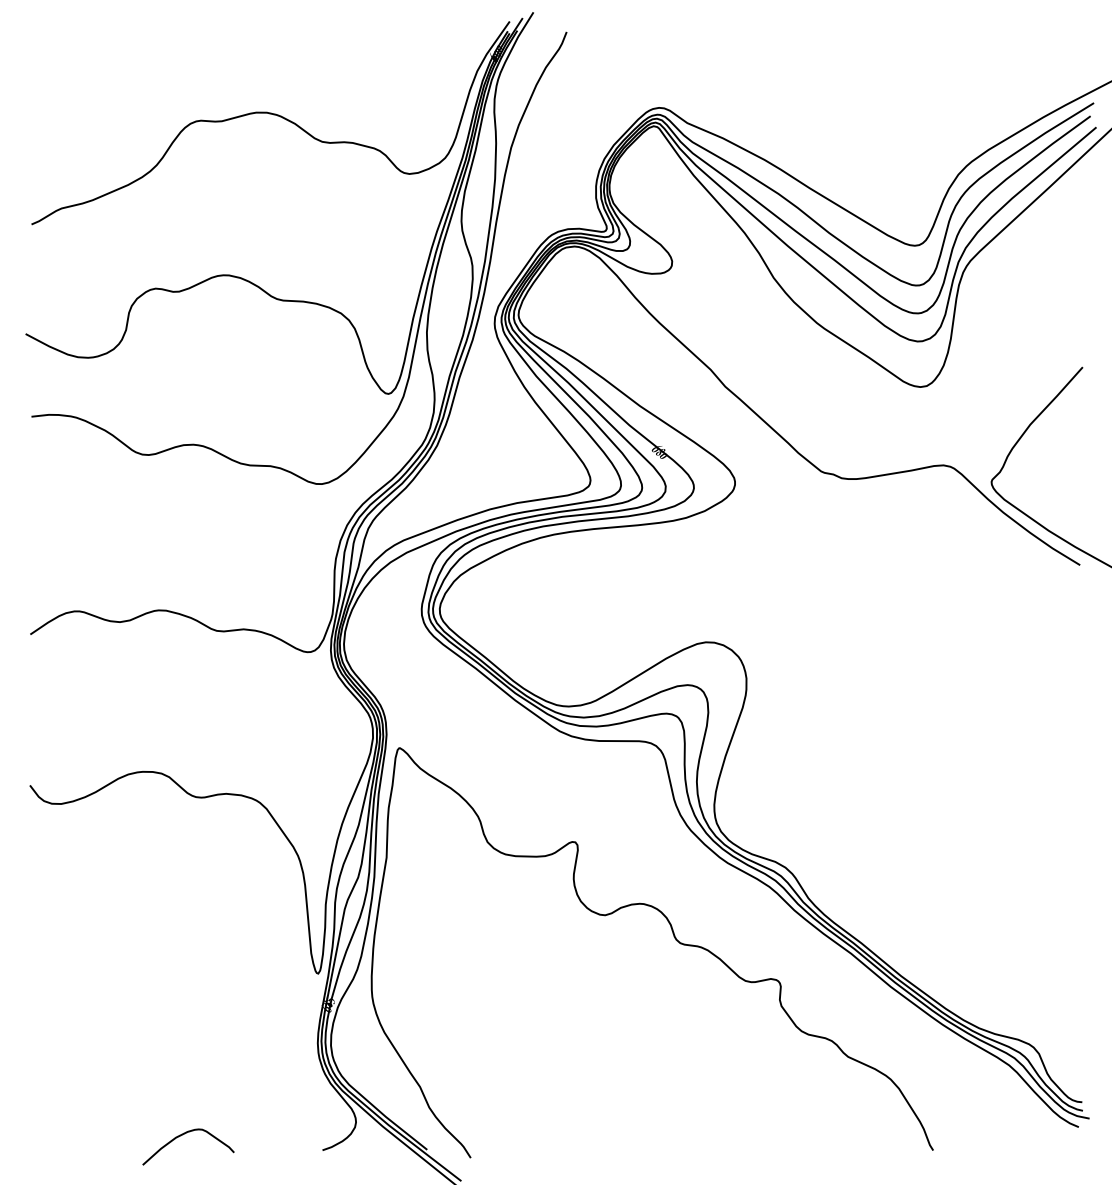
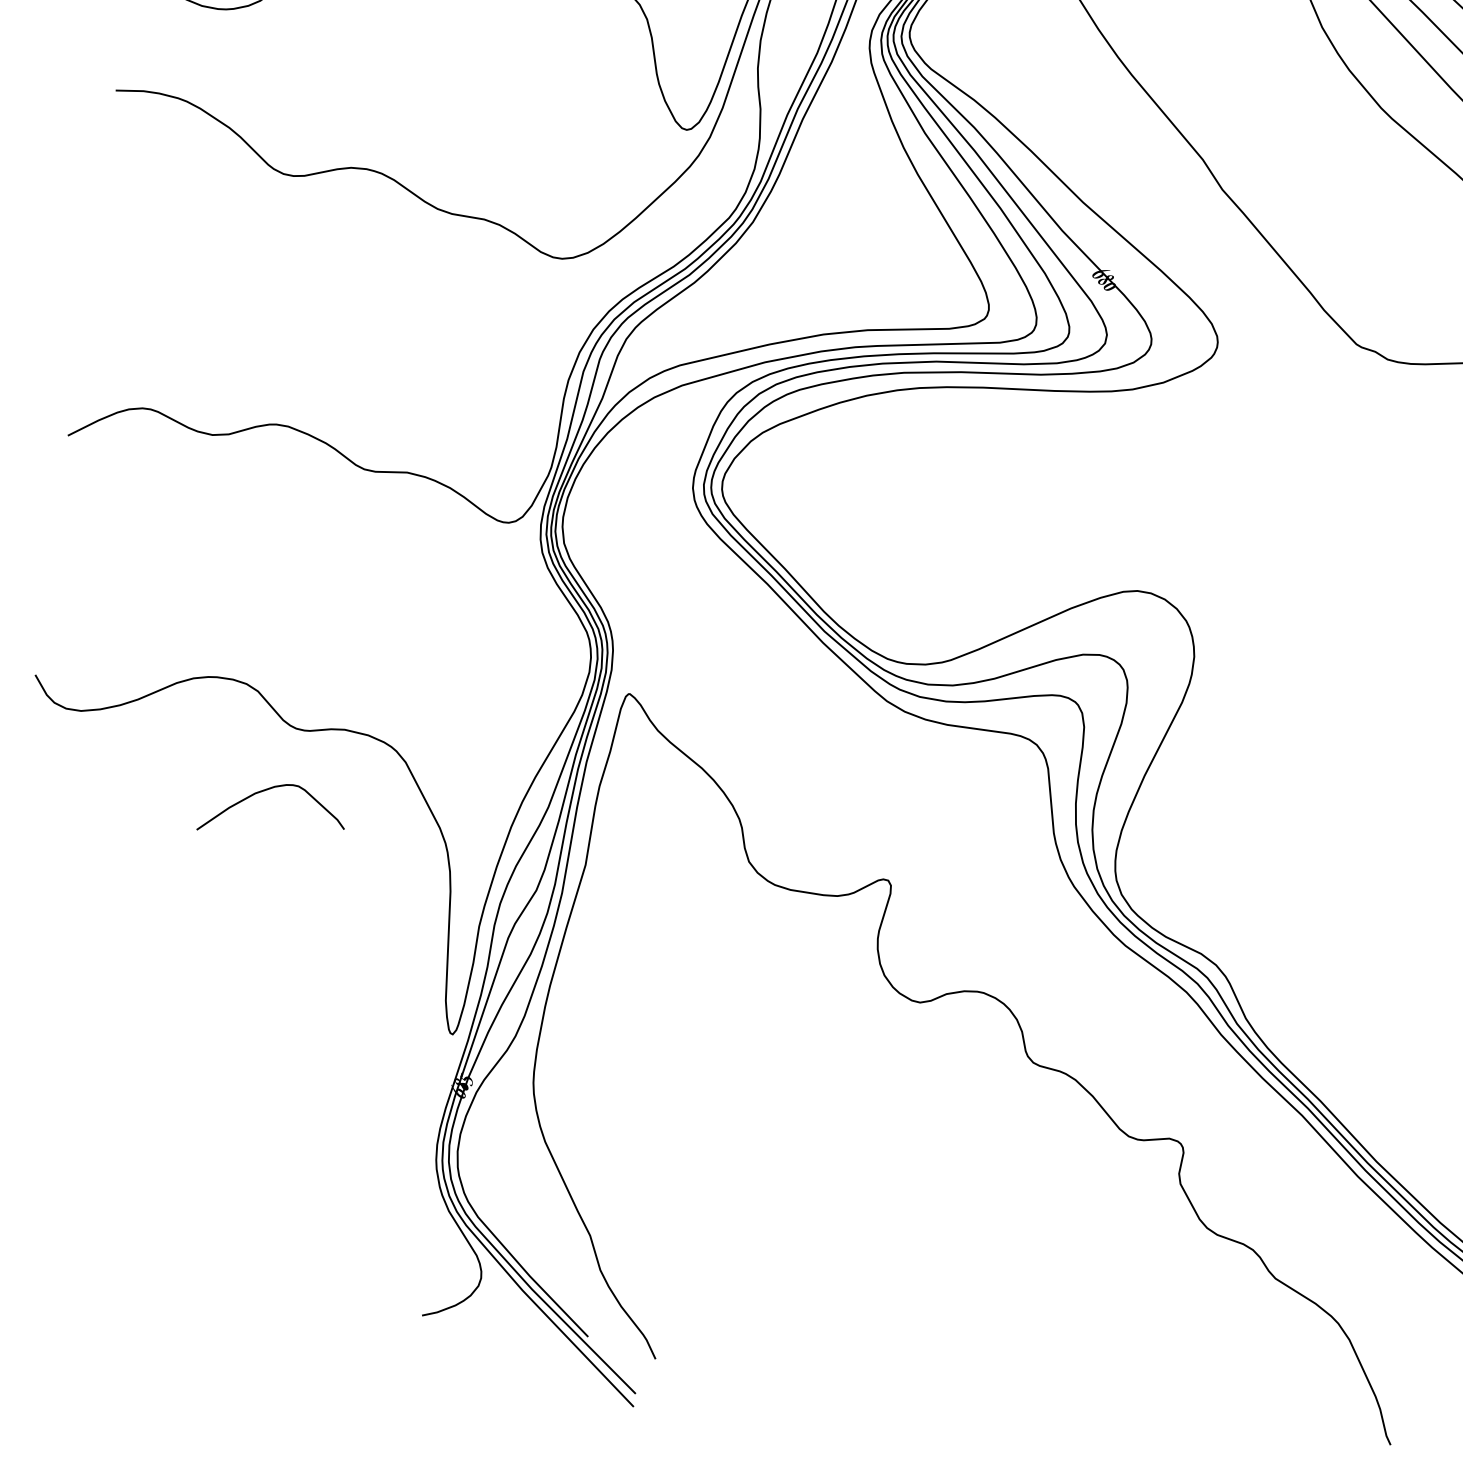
curve: (182, 1135) -> (265, 791), moved

